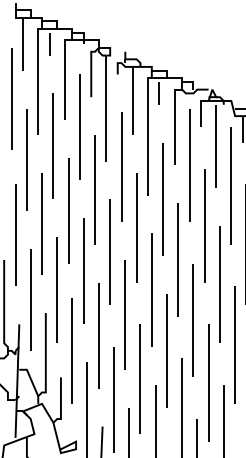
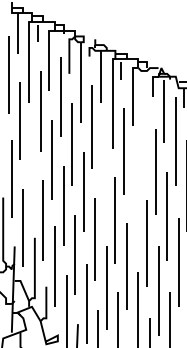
part: (183, 212) -> (139, 161), removed
line: (41, 223) -> (31, 169), removed
line: (136, 227) -> (103, 172), removed

